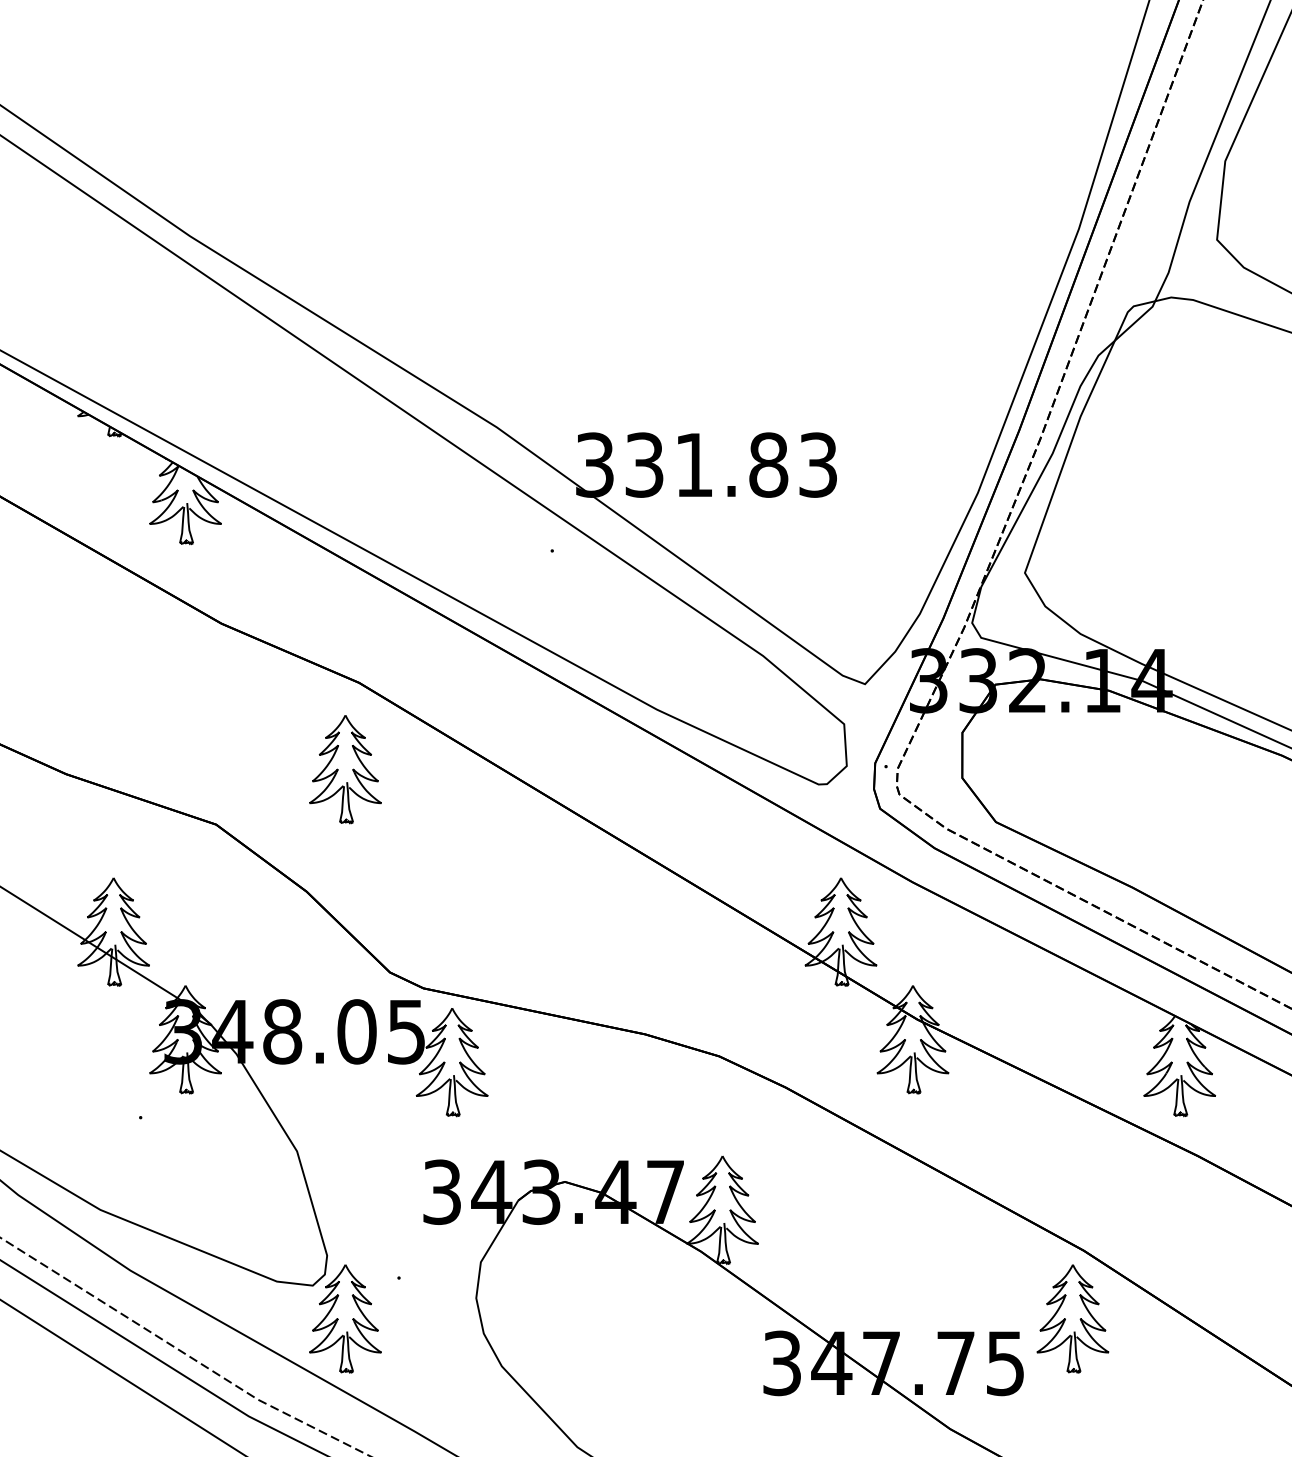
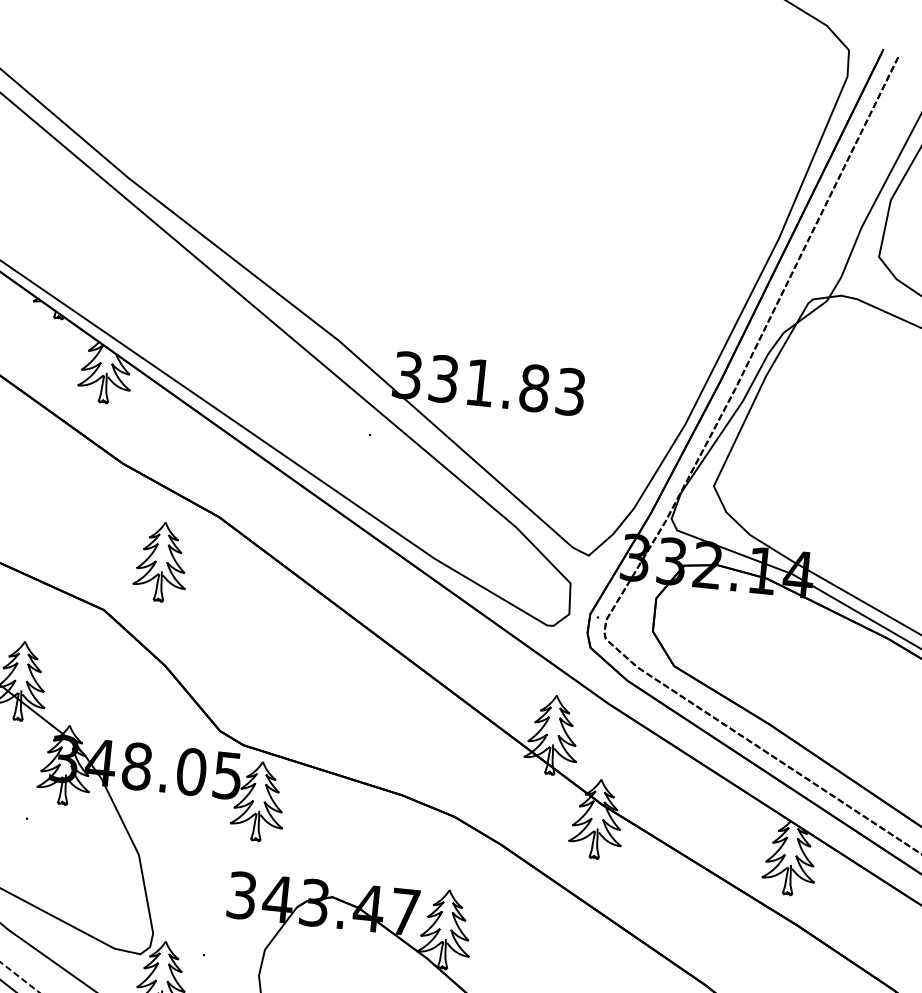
part: (345, 769) -> (161, 561), moved

